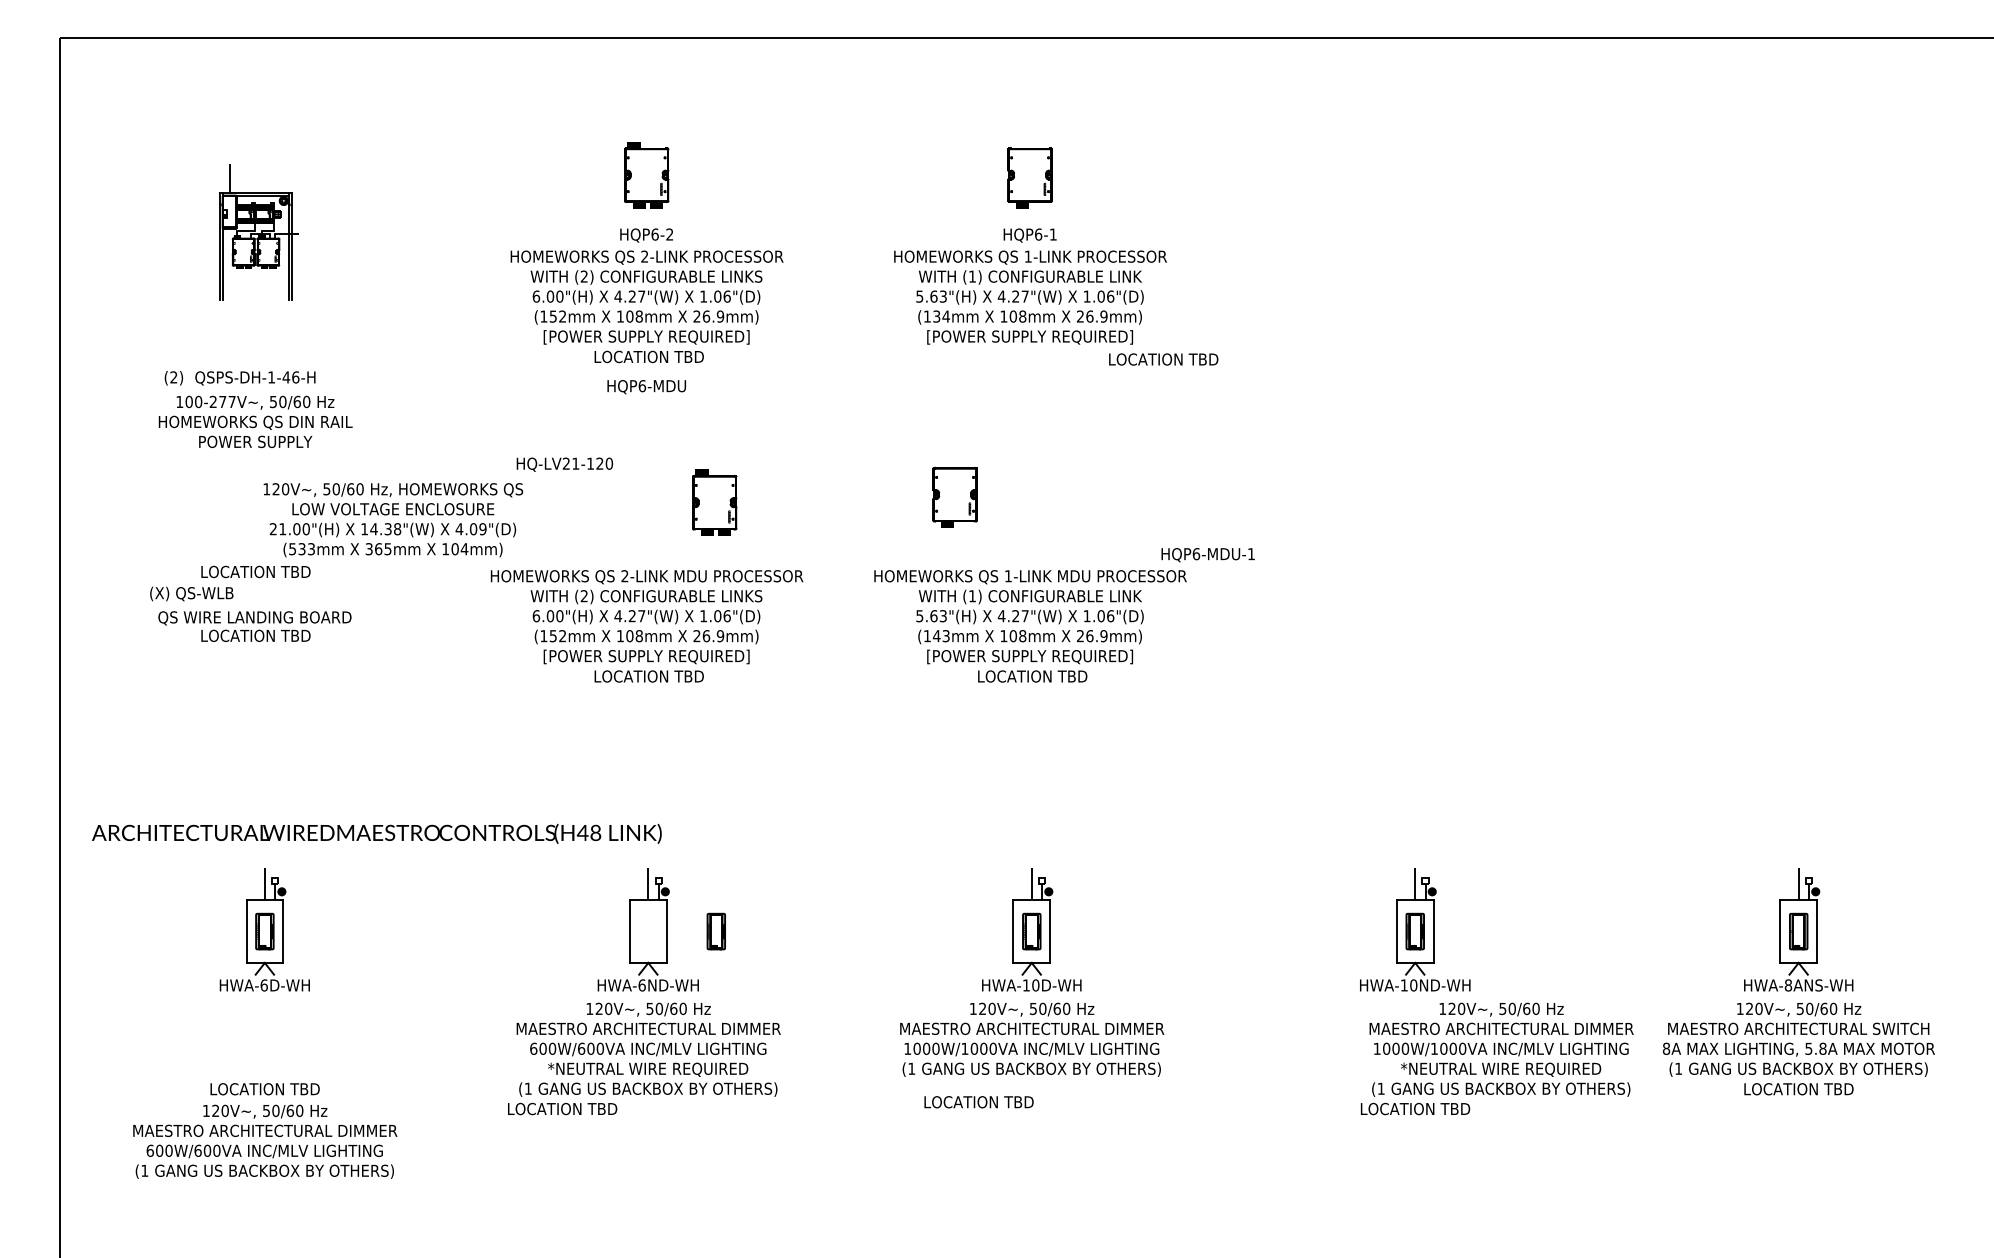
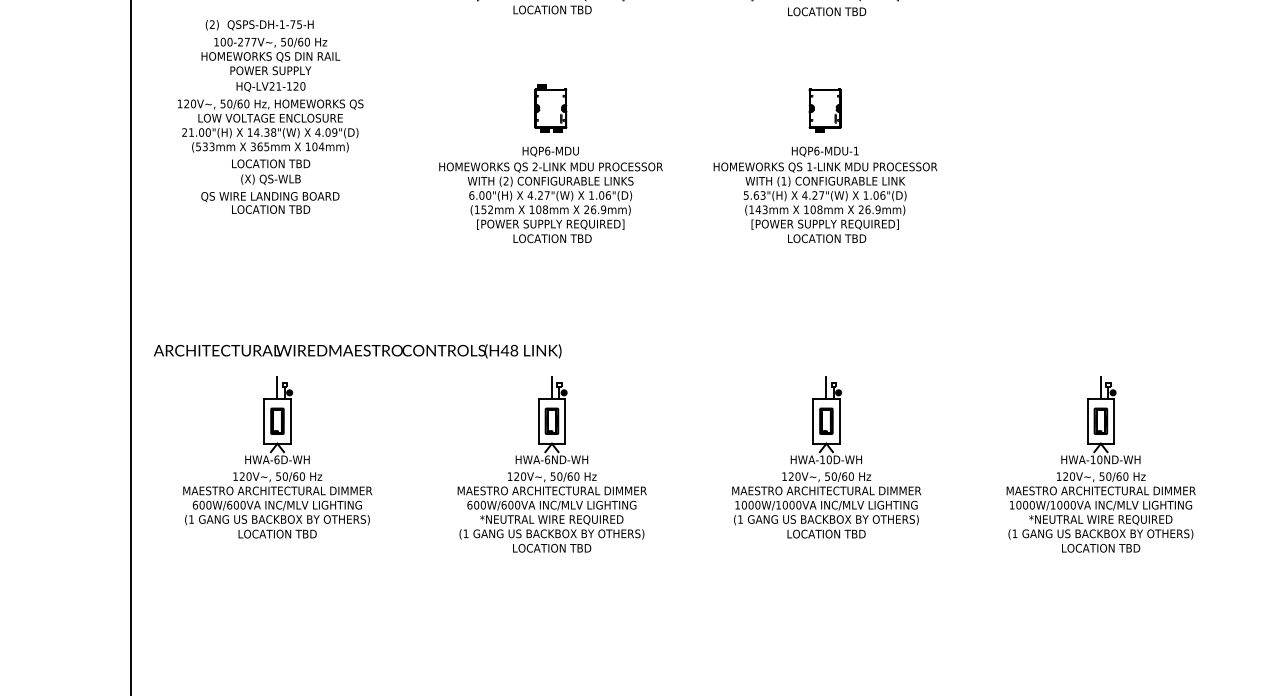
text: (1163, 359) -> (826, 11), moved
text: (290, 377) -> (295, 24), QSPS-DH-1-46-H -> QSPS-DH-1-75-H
text: (646, 387) -> (550, 152), moved
text: (564, 464) -> (270, 86), moved
part: (954, 496) -> (824, 109), moved
part: (714, 502) -> (550, 108), moved
text: (393, 520) -> (270, 126), moved
text: (1207, 555) -> (824, 152), moved
text: (191, 593) -> (270, 179), moved
part: (715, 931) -> (551, 421), moved
text: (1501, 1049) -> (1101, 505), moved
text: (978, 1102) -> (826, 534), moved
text: (562, 1108) -> (552, 547), moved
text: (265, 1141) -> (277, 498), moved

